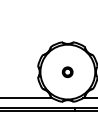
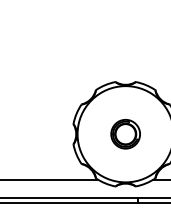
part: (67, 72) -> (125, 134), size x1.67

